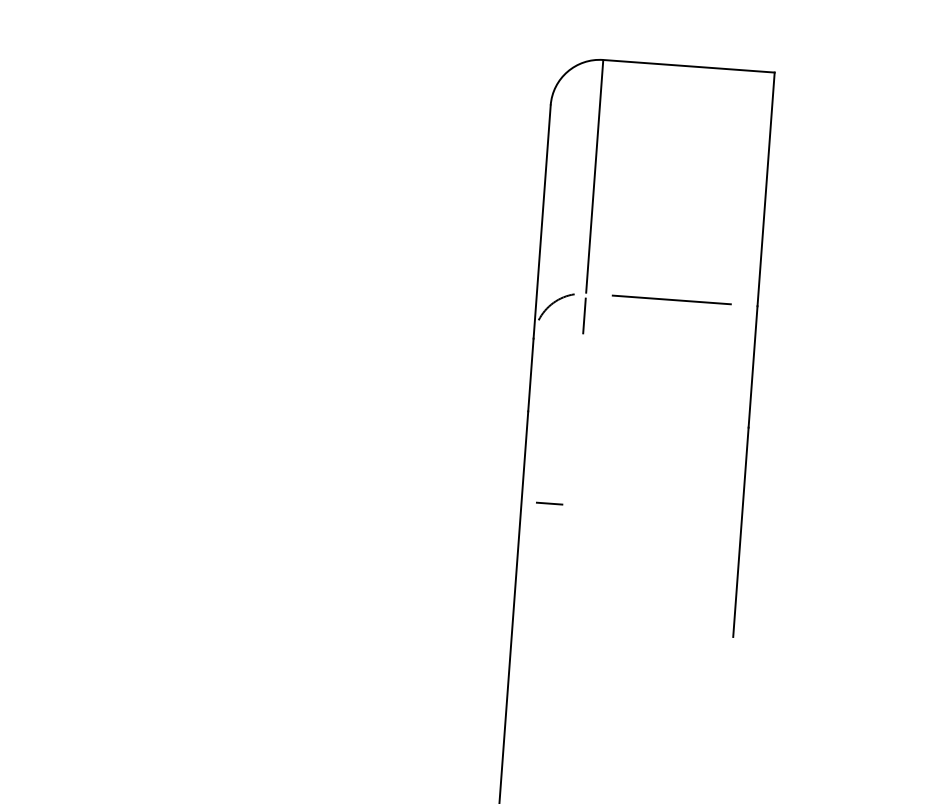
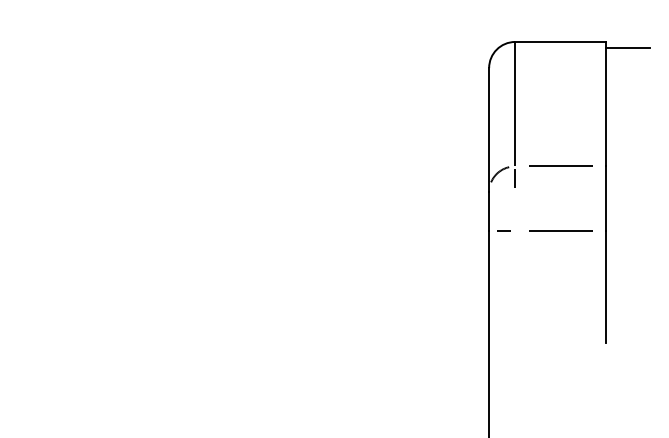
line: (815, 87) -> (628, 48), added
line: (662, 422) -> (560, 231), added
line: (548, 502) -> (503, 230), moved

